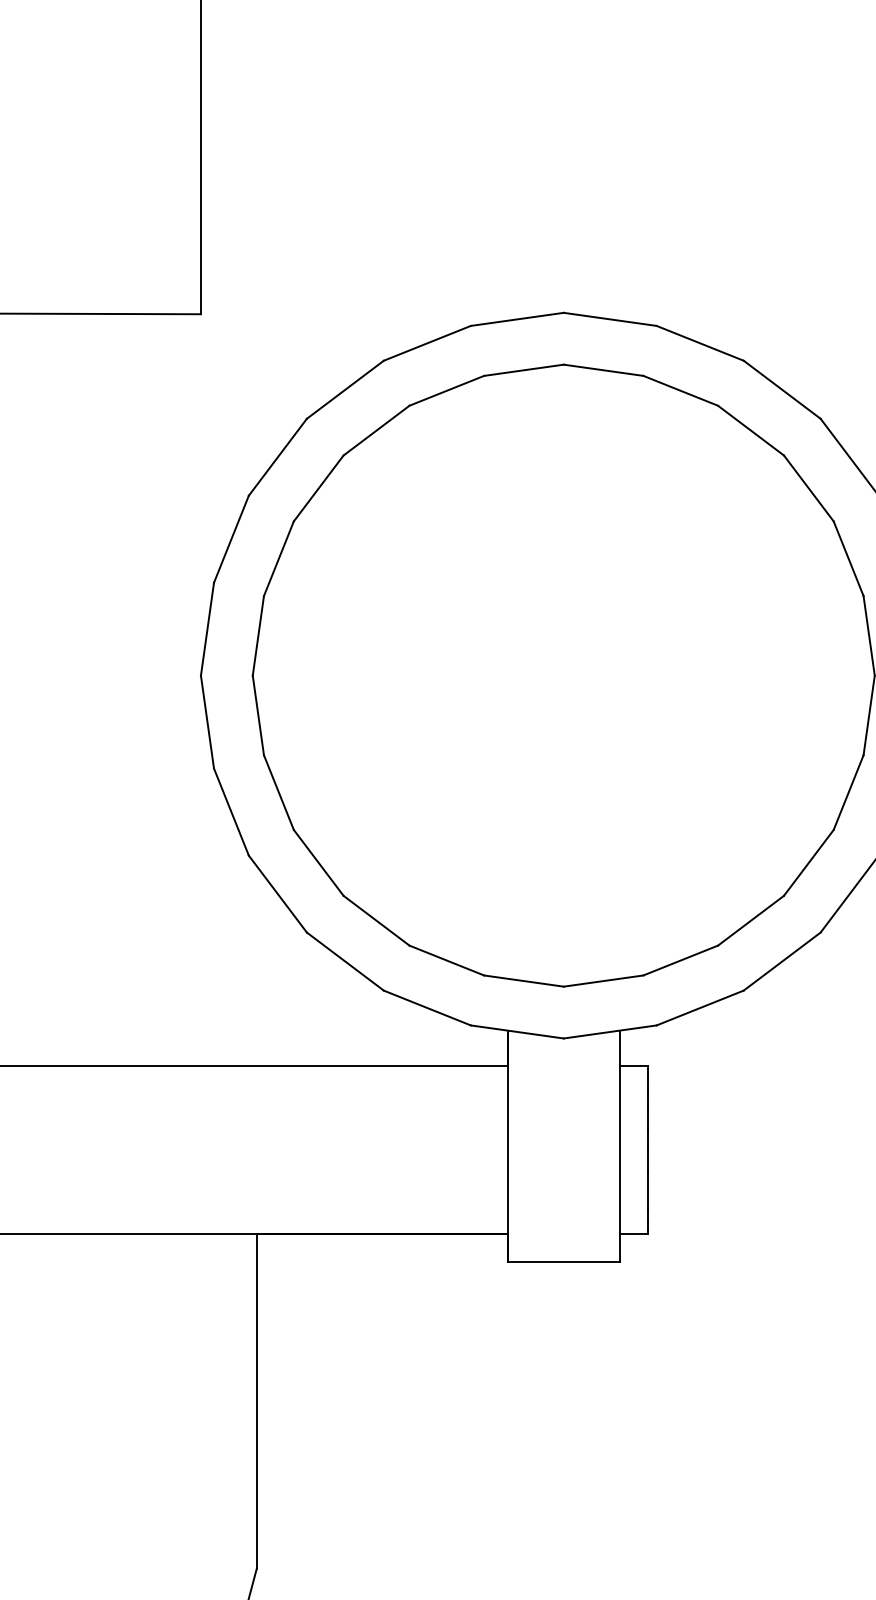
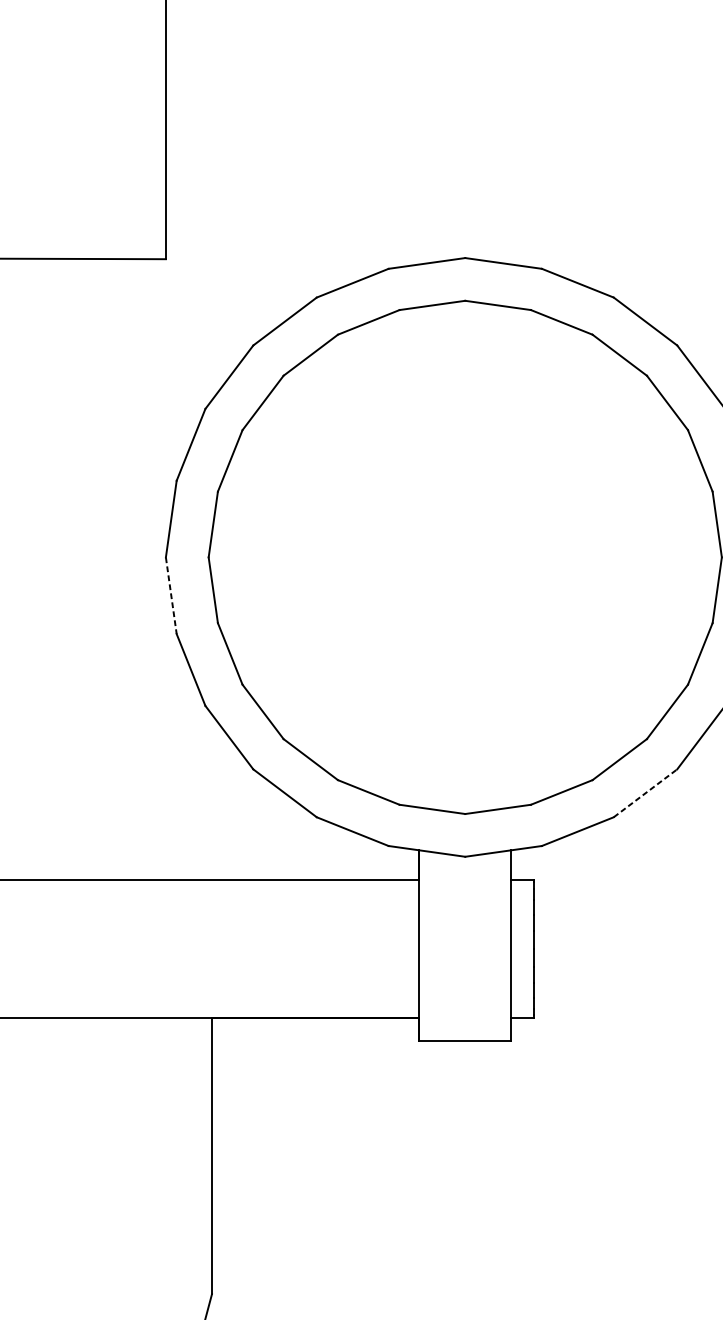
line: (207, 722) -> (171, 596), solid -> dashed
line: (782, 961) -> (645, 793), solid -> dashed

